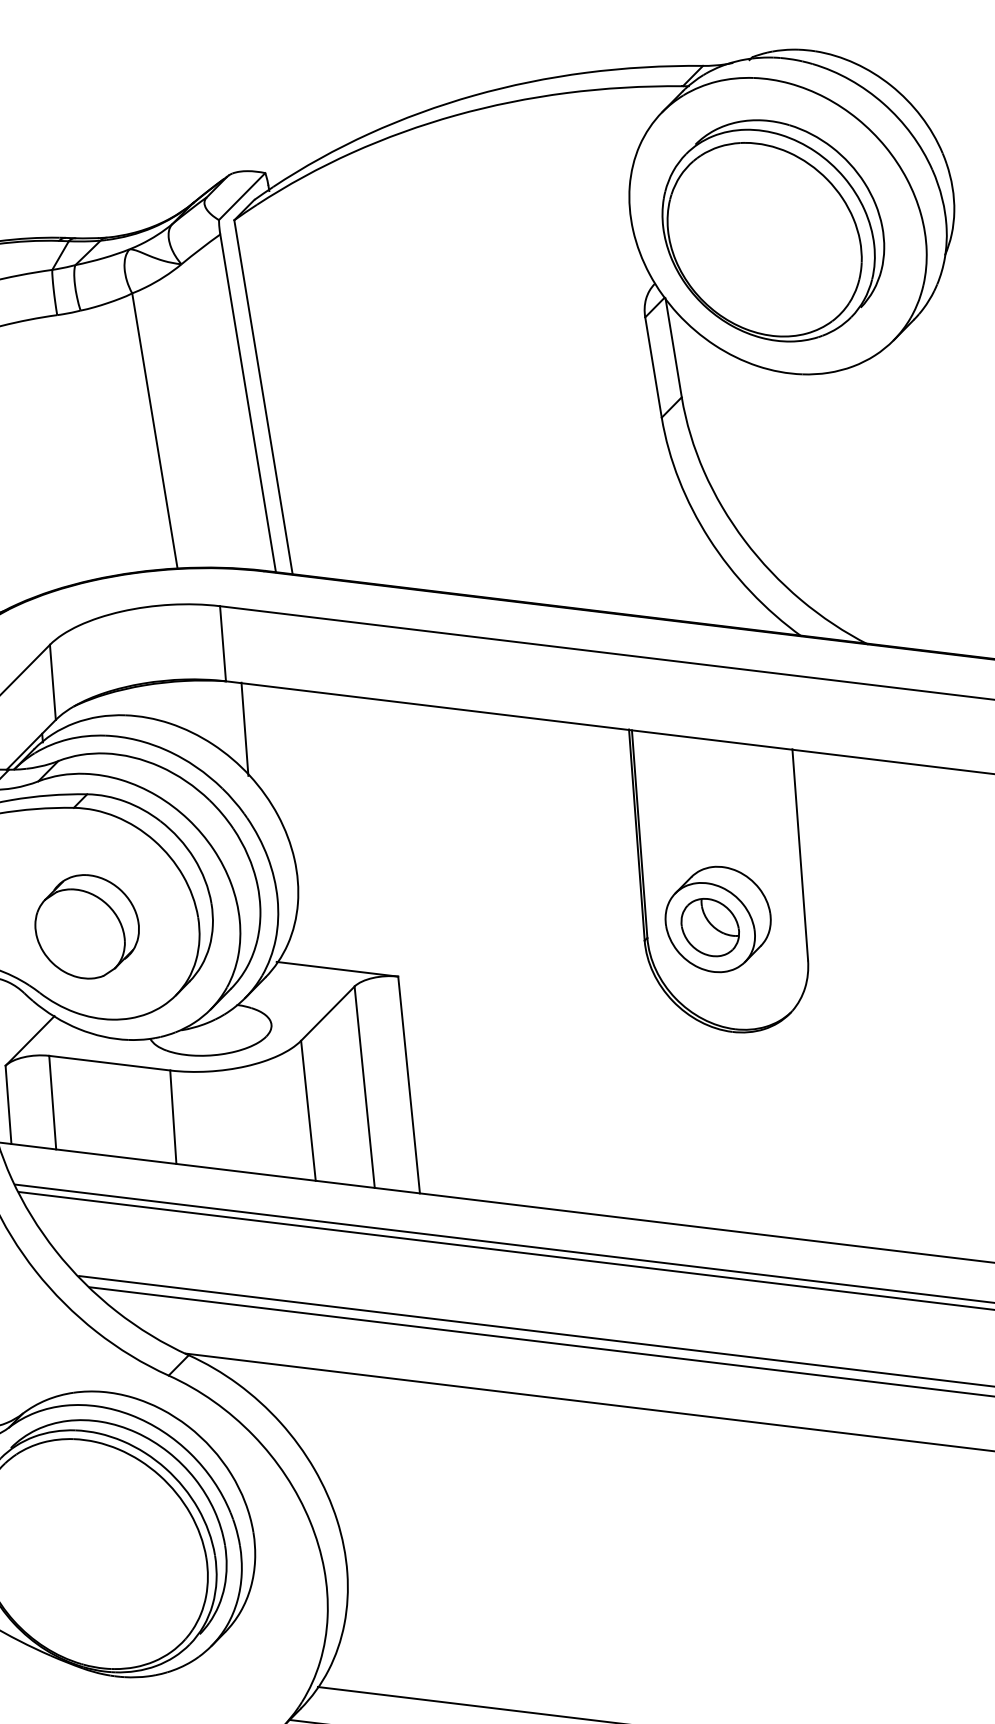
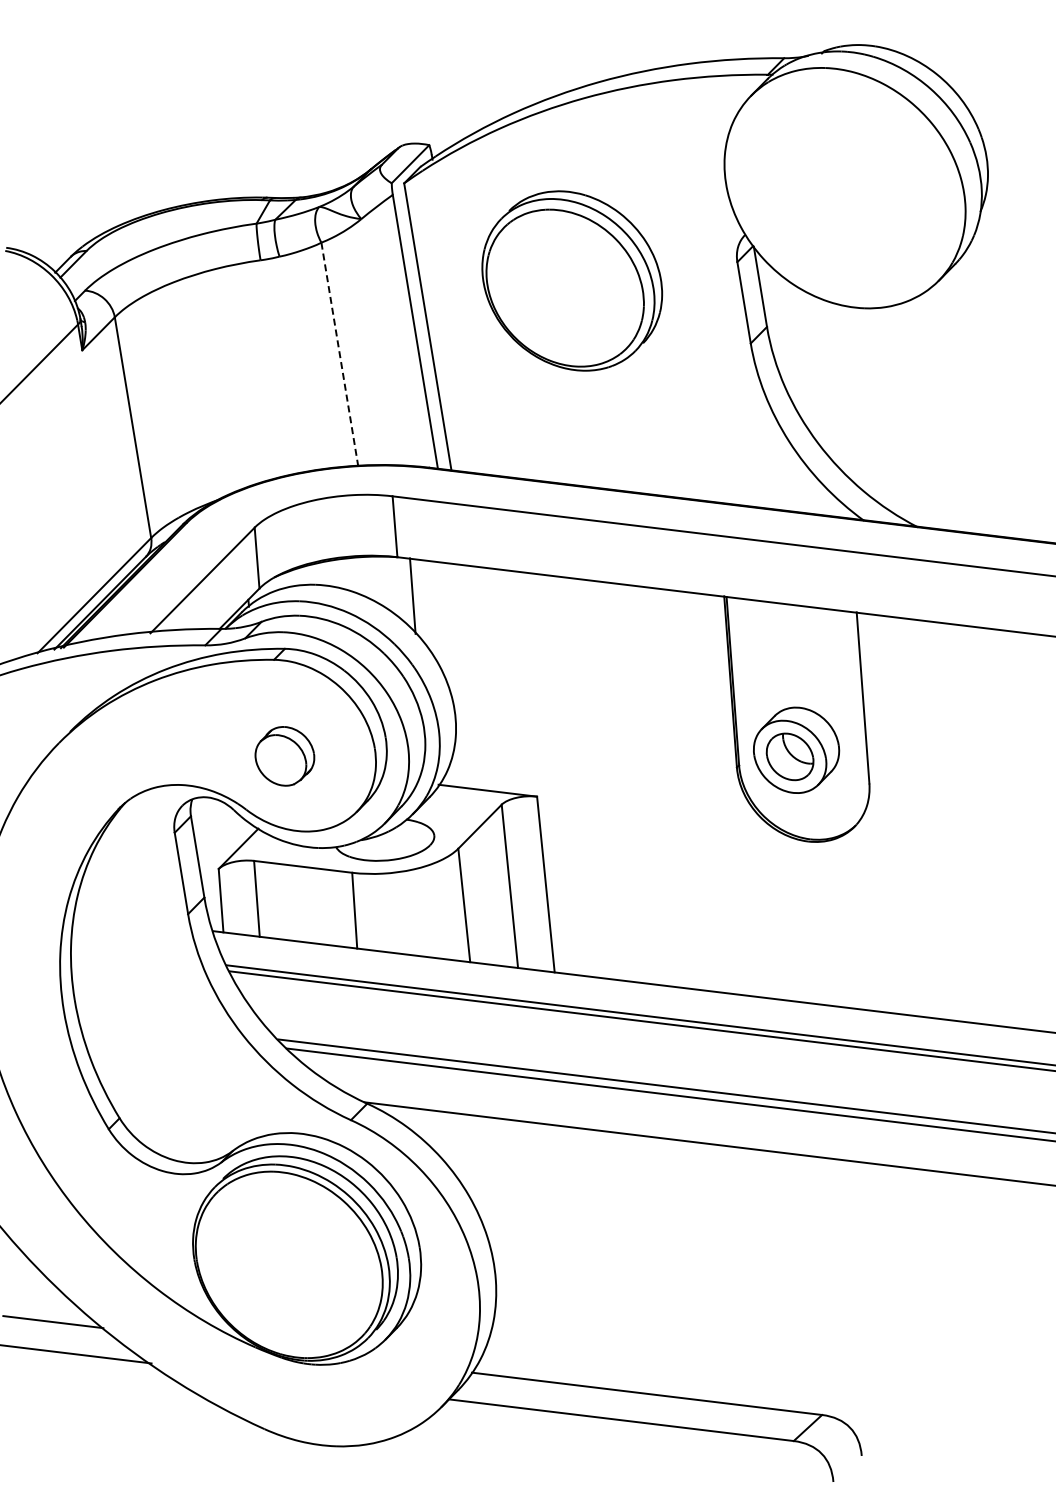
part: (773, 230) -> (572, 280), moved
line: (154, 431) -> (339, 354), solid -> dashed
part: (86, 927) -> (284, 756), size x0.7

